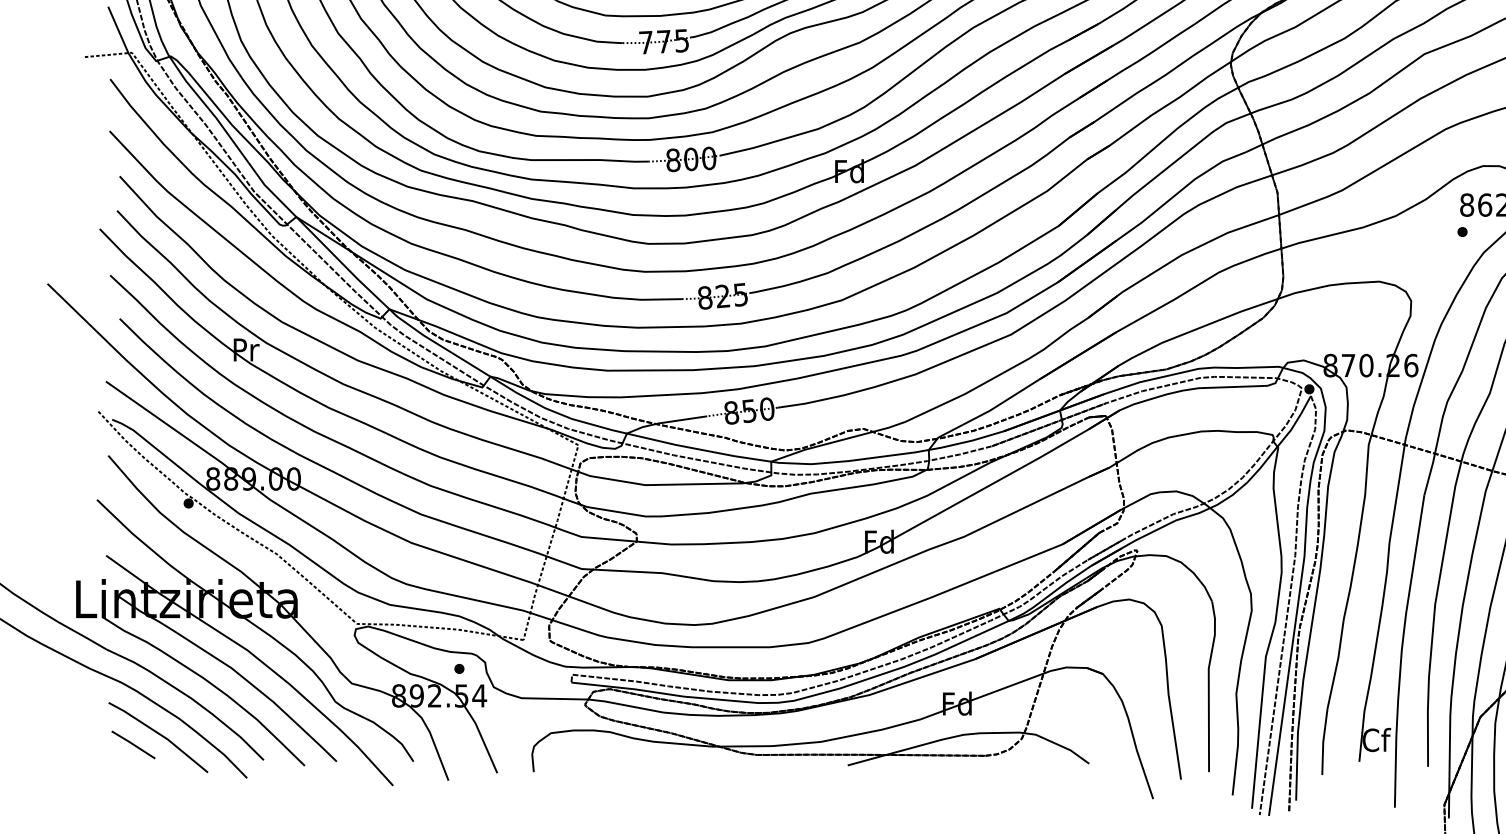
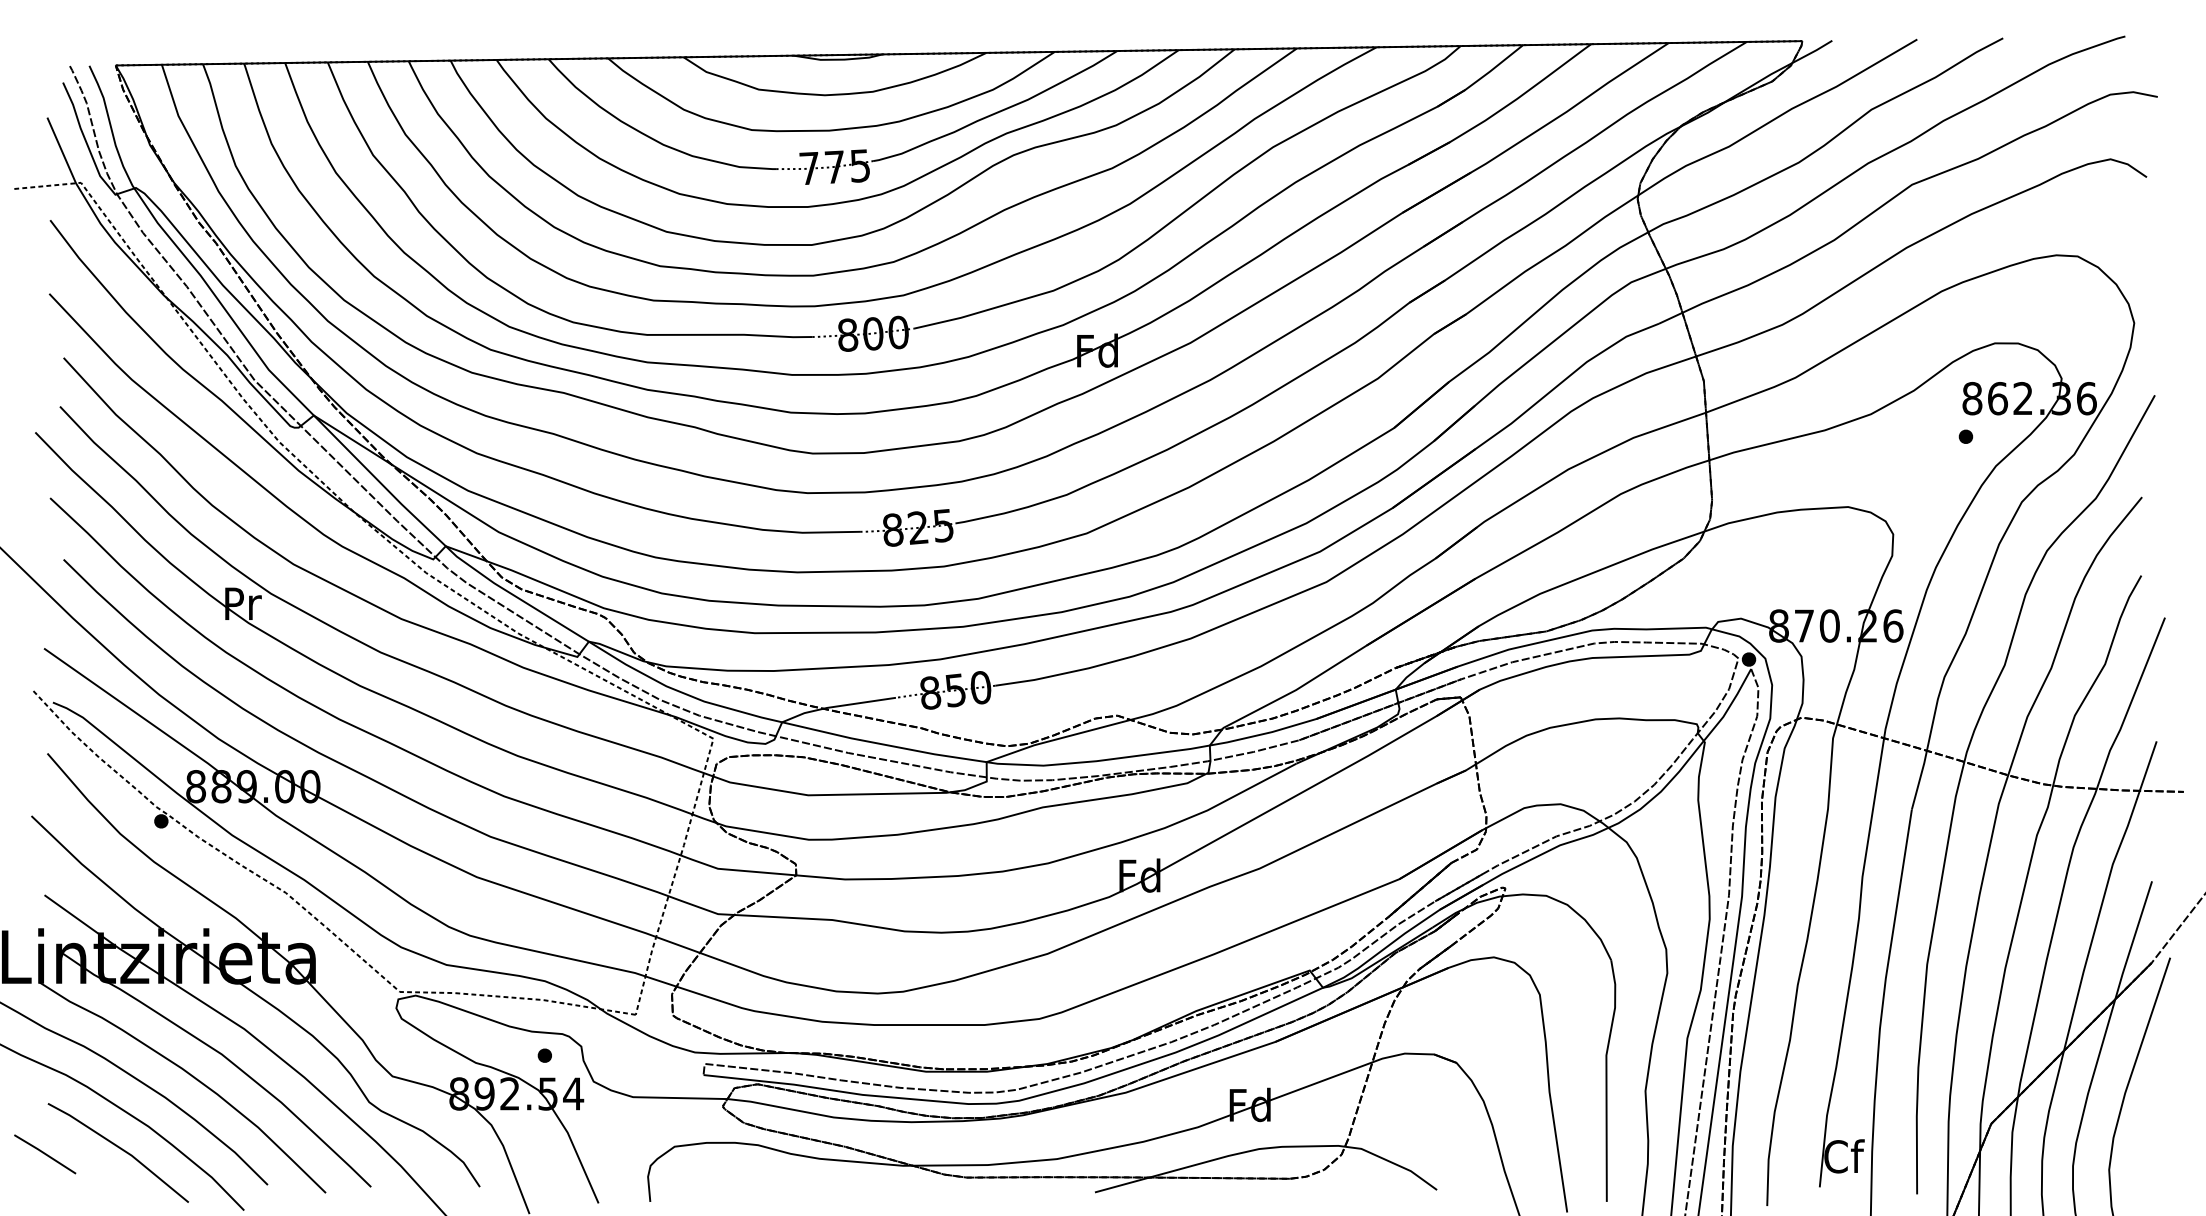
line: (133, 745) -> (45, 1154), moved

